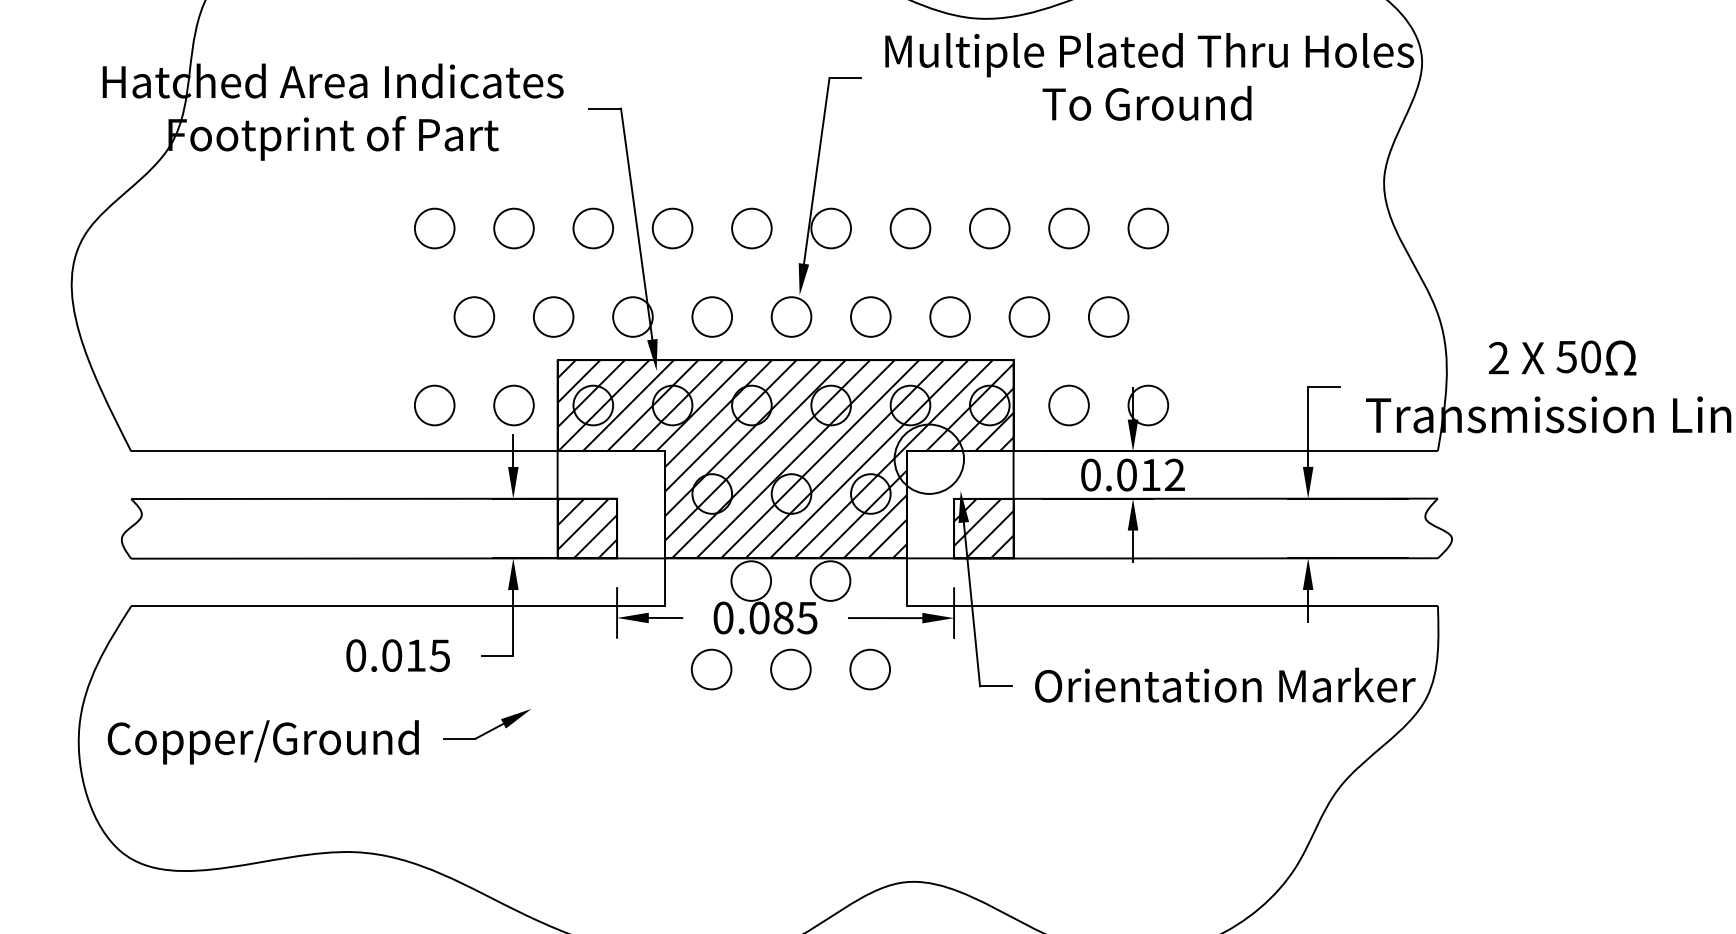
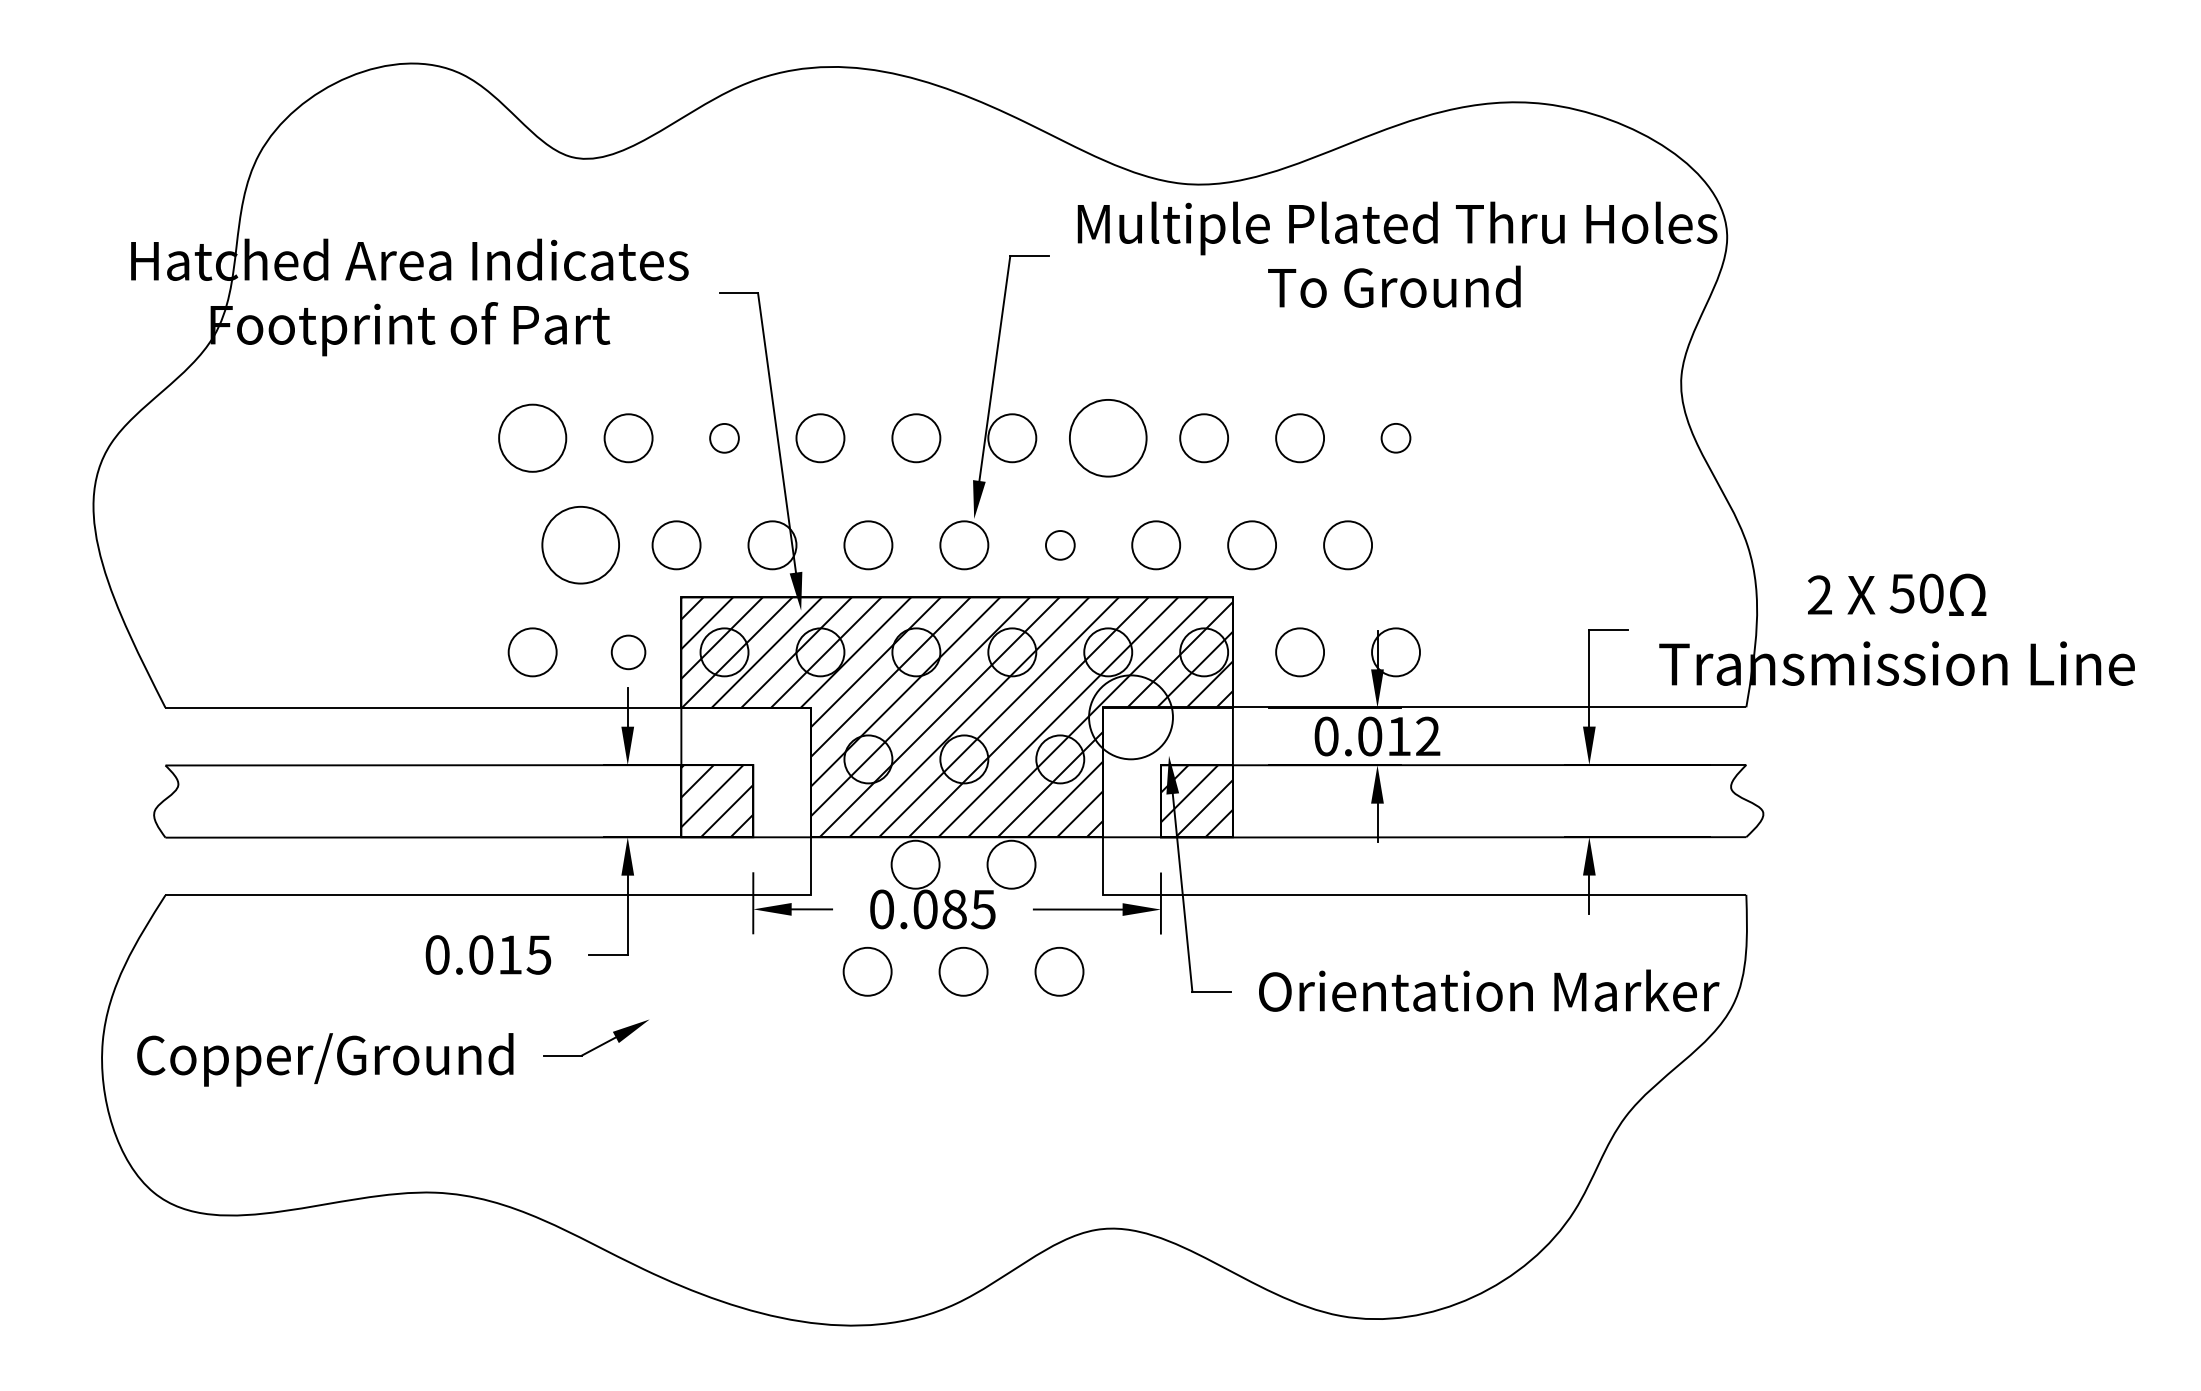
circle: (434, 228) -> (532, 438), size x1.4
circle: (593, 228) -> (724, 438), size x0.6
circle: (910, 228) -> (1108, 438), size x1.6
circle: (1148, 228) -> (1396, 438), size x0.6
circle: (474, 317) -> (580, 545), size x1.6
circle: (871, 317) -> (1060, 545), size x0.6
circle: (513, 405) -> (628, 652), size x0.7

